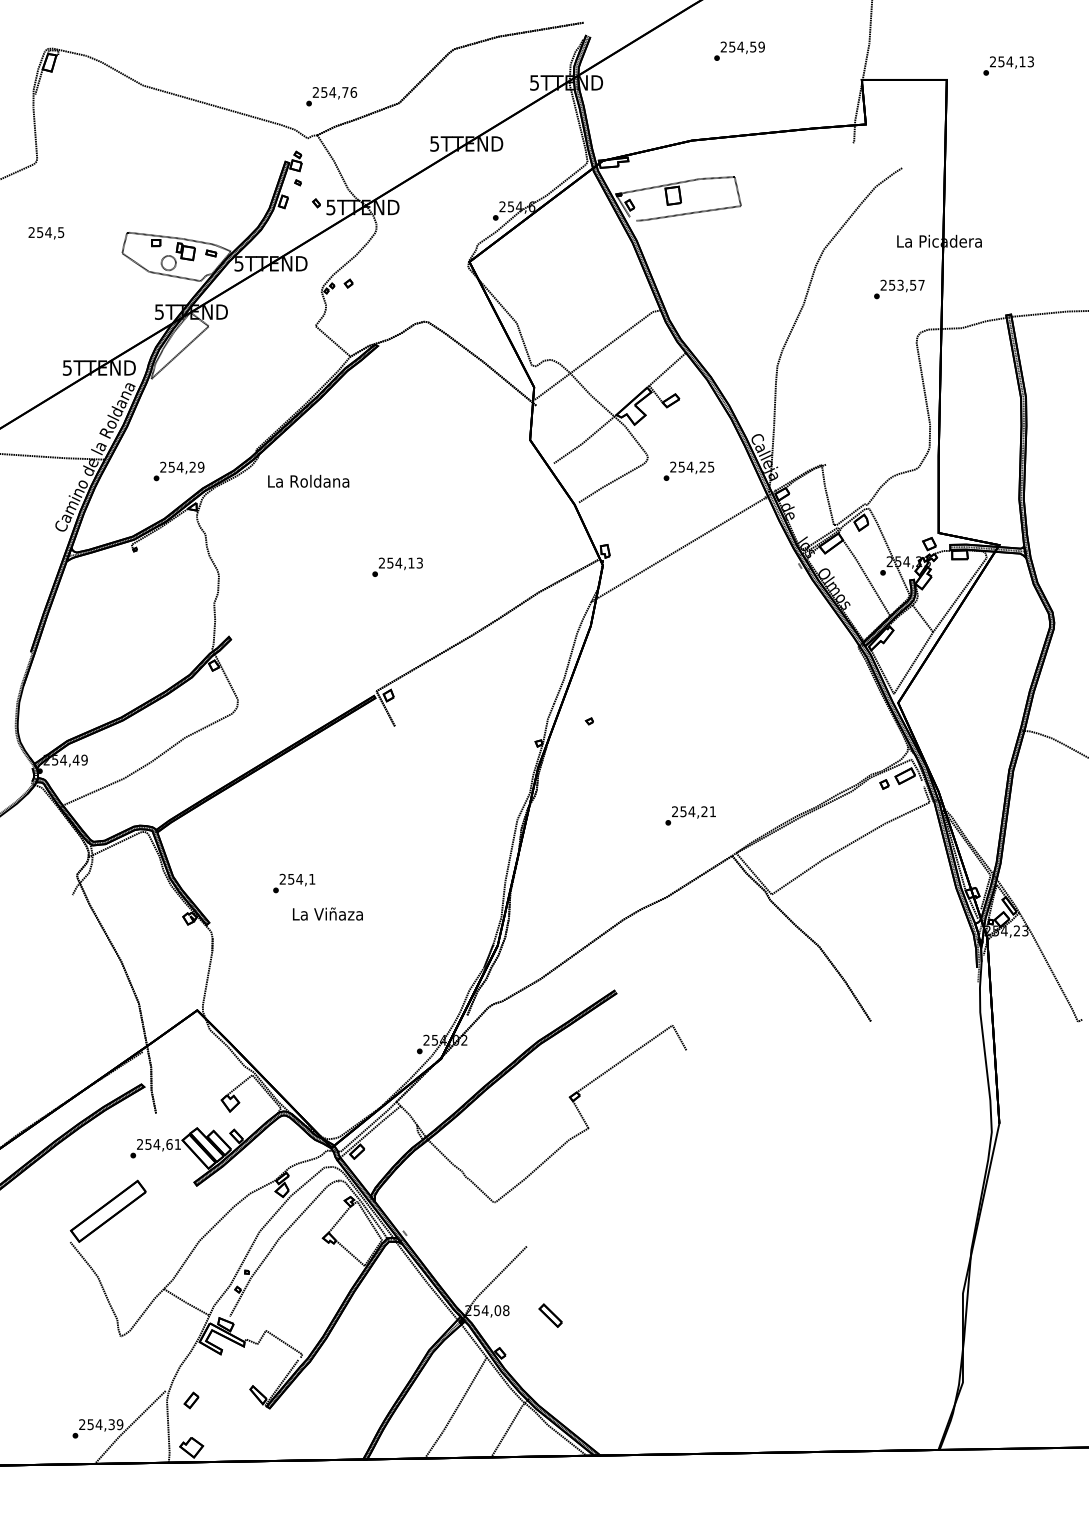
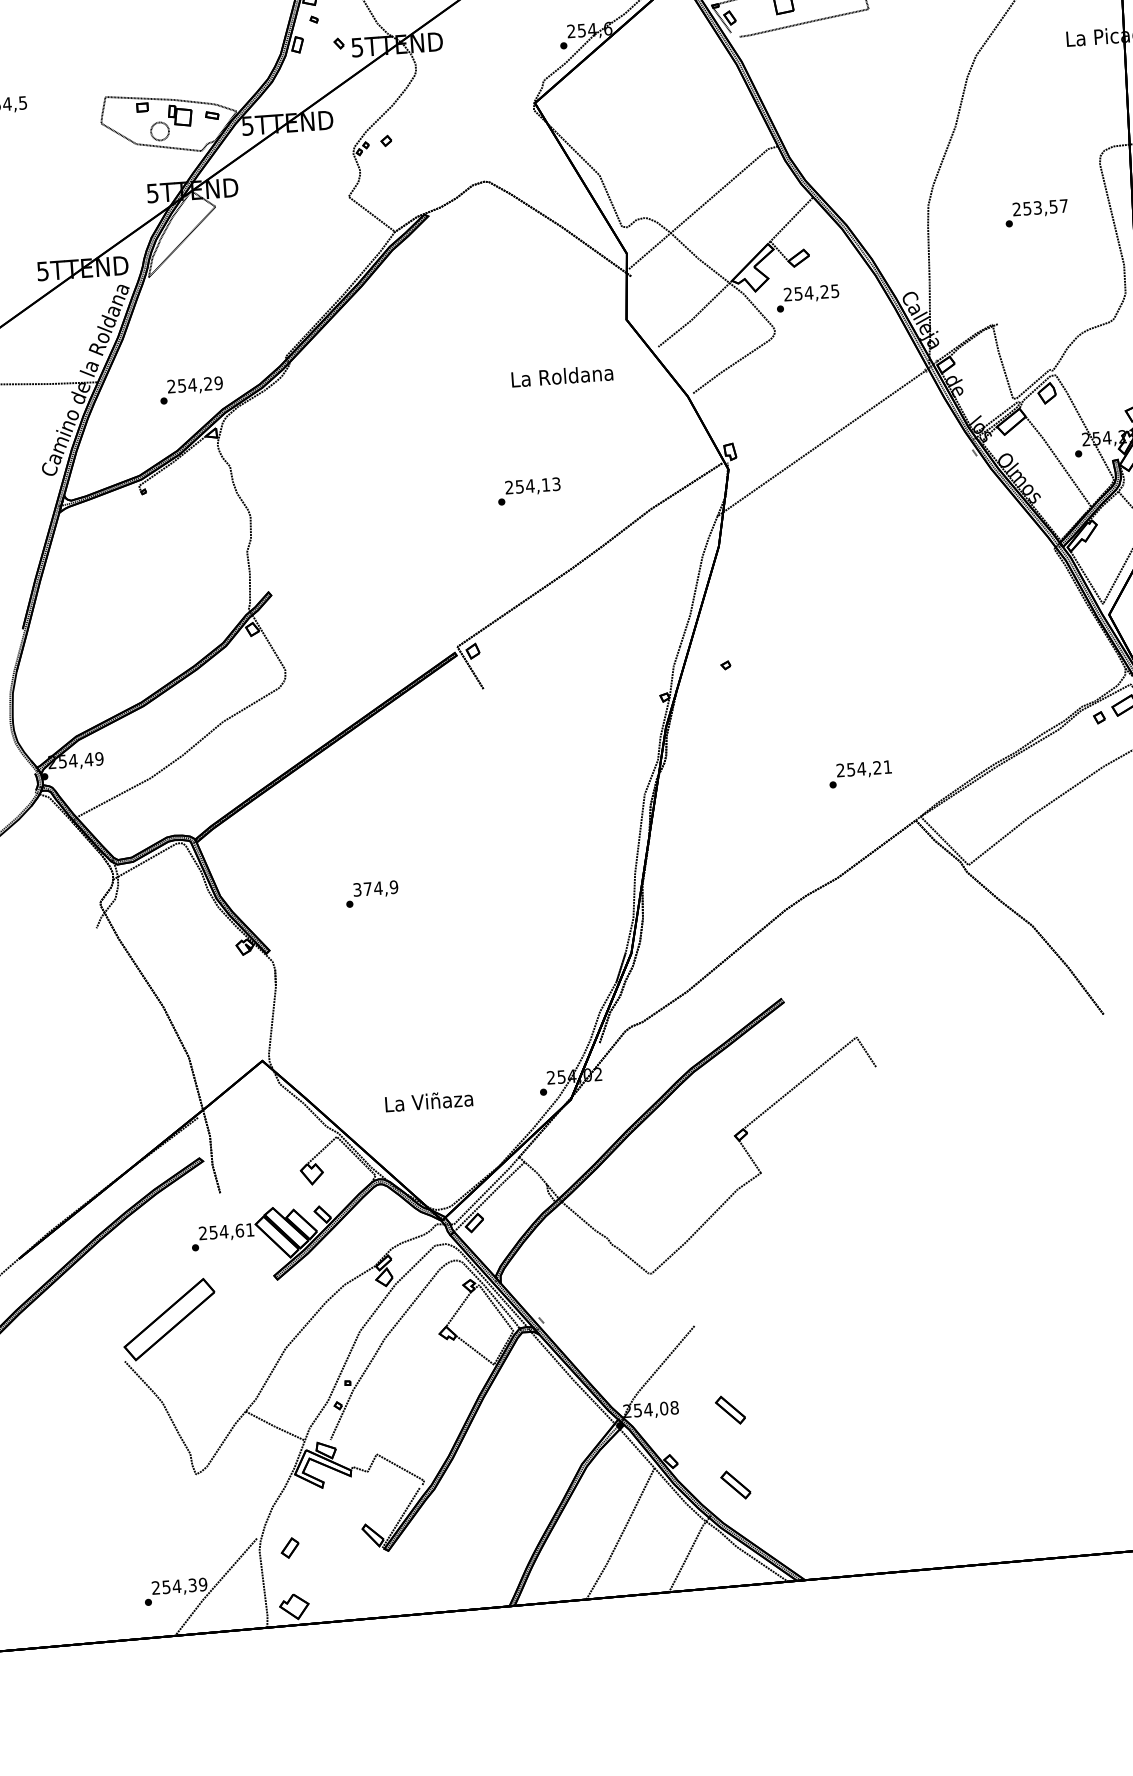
text: (899, 289) -> (1036, 213), moved
text: (688, 470) -> (807, 297), moved
text: (308, 480) -> (562, 375), moved
text: (397, 566) -> (528, 490), moved
text: (297, 878) -> (375, 887), 254,1 -> 374,9
text: (327, 913) -> (428, 1100), moved
part: (550, 1375) -> (735, 1484), added

